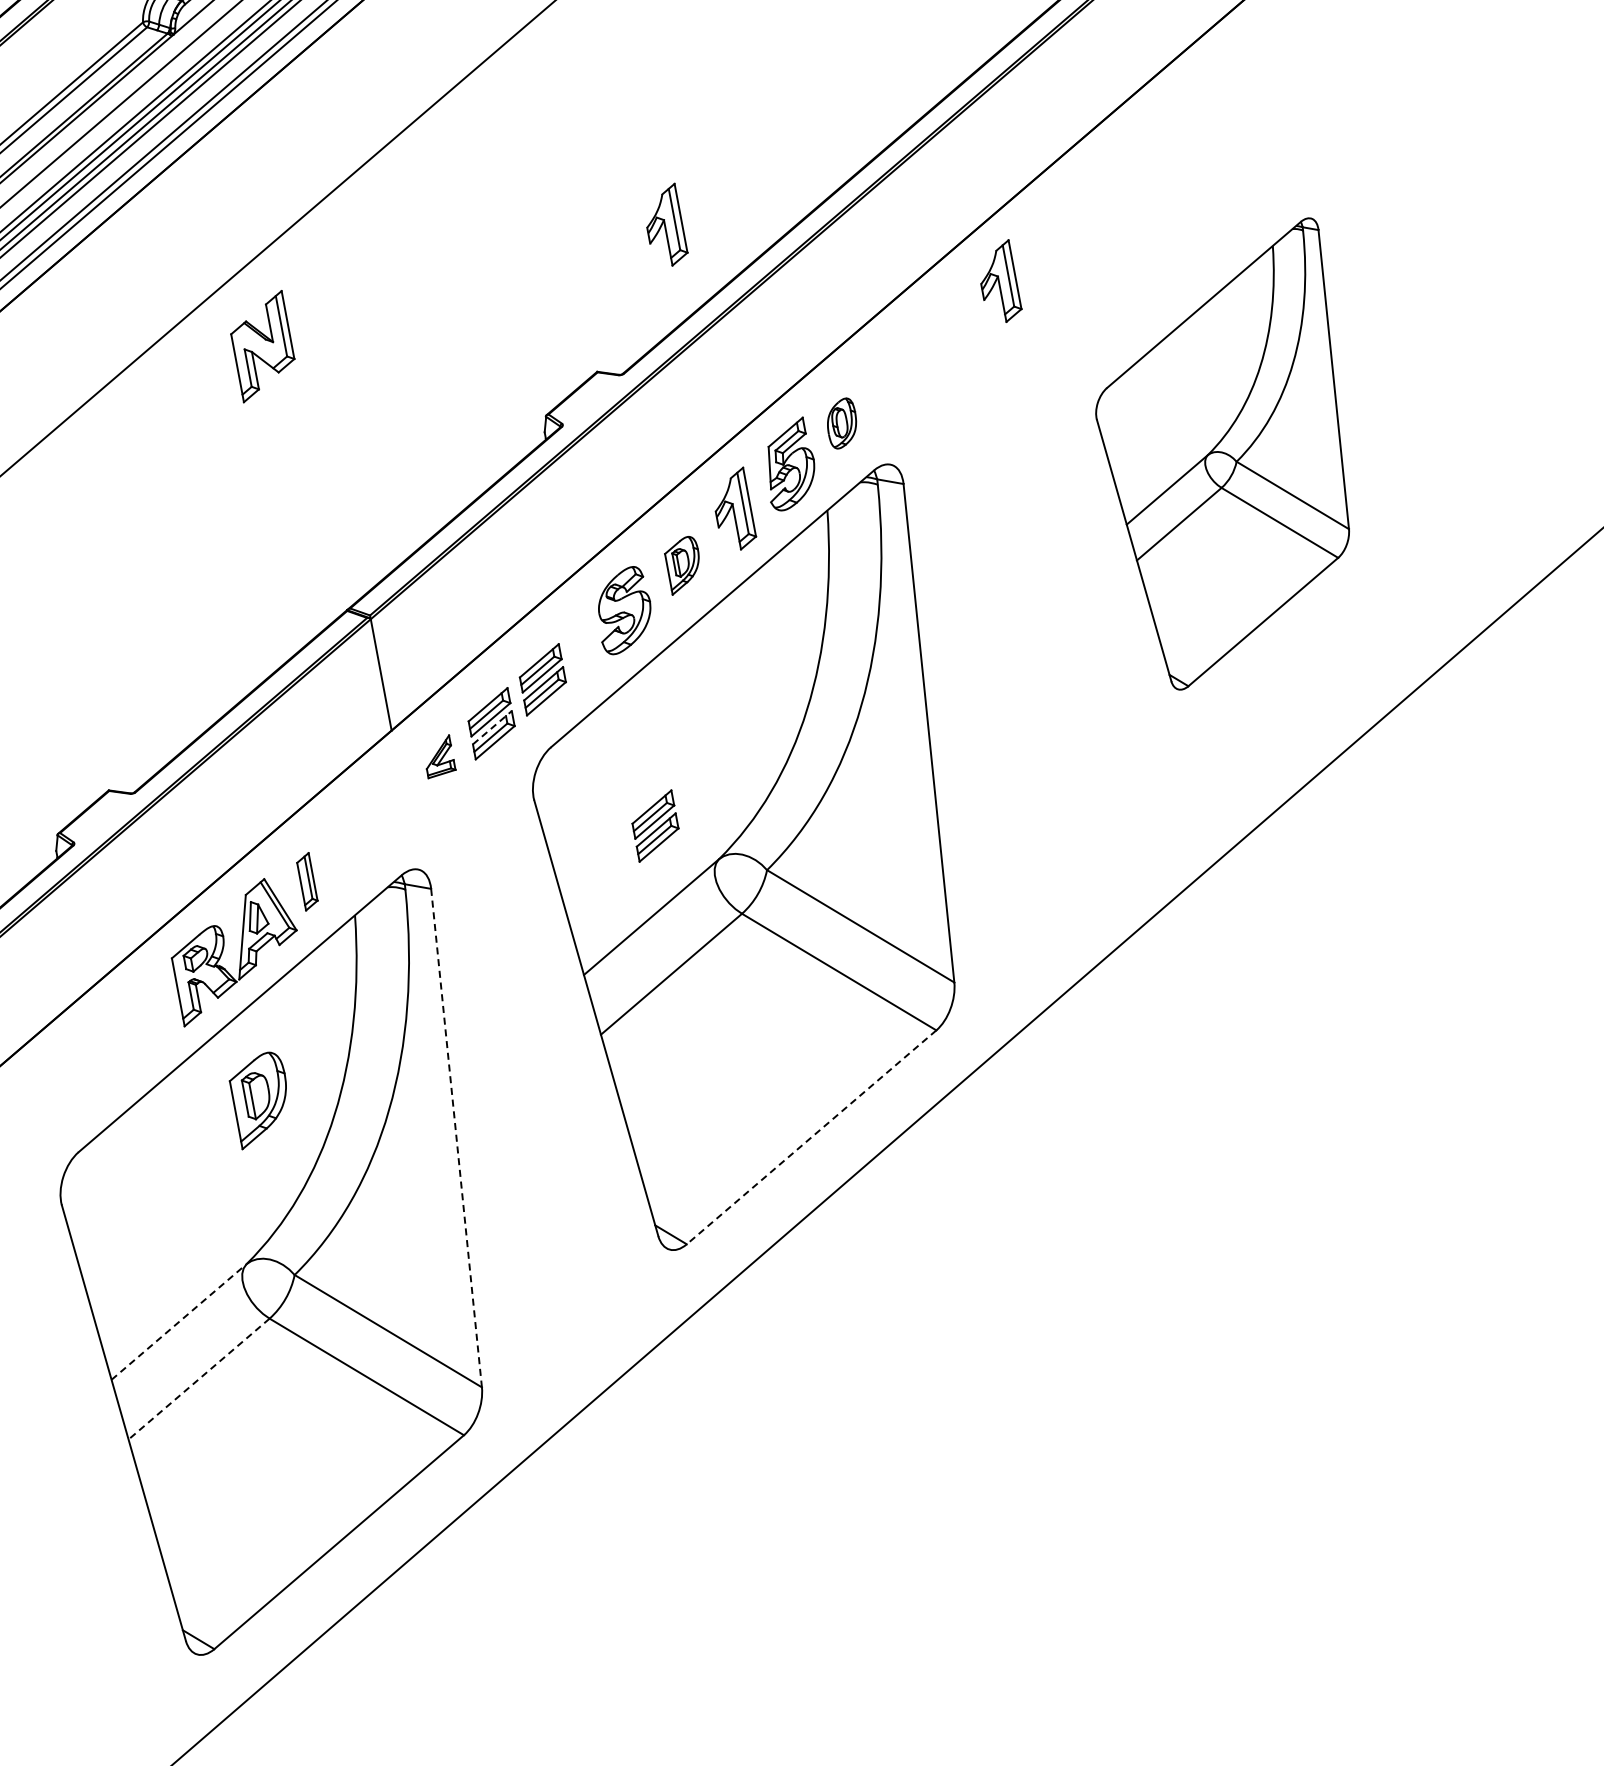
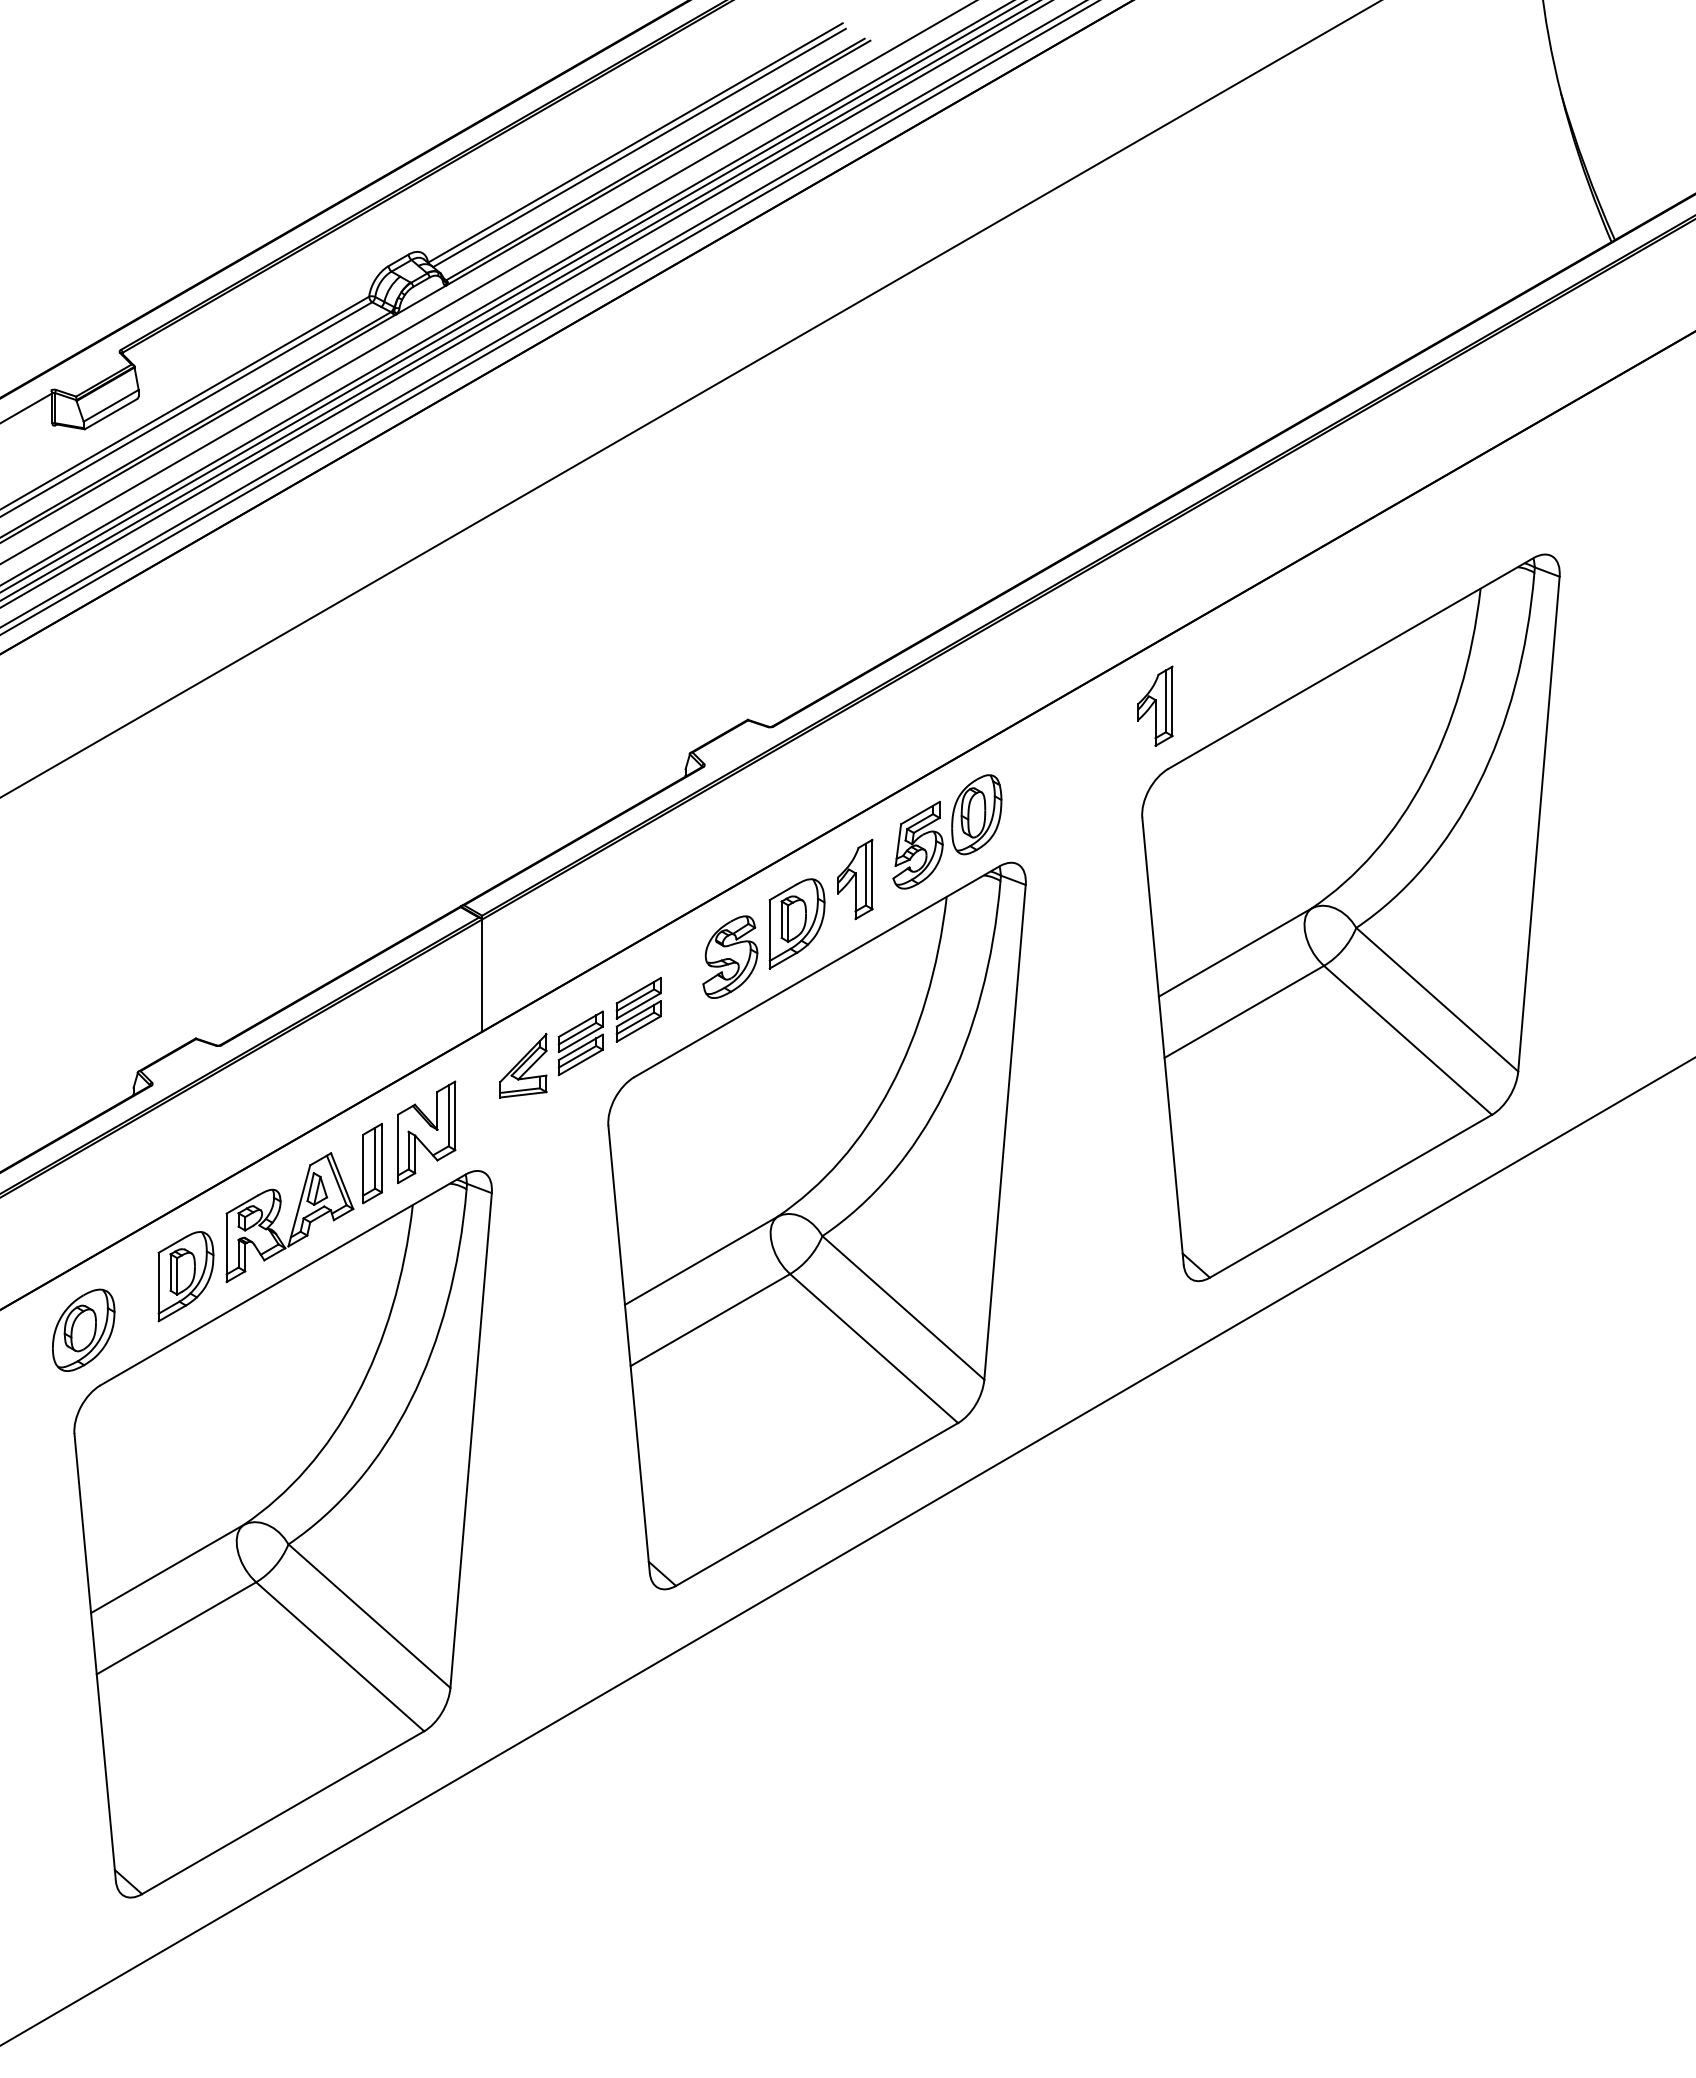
part: (665, 226) -> (840, 590), removed
part: (262, 345) -> (426, 1131), moved
part: (841, 423) -> (976, 814), size x1.67
part: (1231, 456) -> (1350, 917), size x1.67
part: (683, 564) -> (796, 923), size x1.67
line: (493, 727) -> (581, 1047), dashed -> solid
part: (438, 756) -> (523, 1065), size x1.67
part: (655, 825) -> (721, 1172), removed
part: (307, 881) -> (372, 1163), size x1.43
part: (51, 1099) -> (83, 1329), added
part: (260, 1099) -> (185, 1276), moved
line: (812, 1137) -> (817, 1504), dashed -> solid
line: (457, 1138) -> (471, 1441), dashed -> solid
line: (179, 1321) -> (167, 1568), dashed -> solid
line: (199, 1379) -> (176, 1628), dashed -> solid

